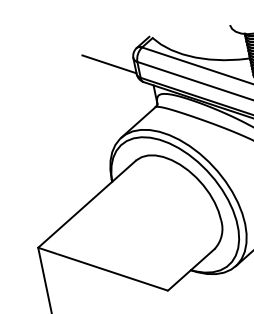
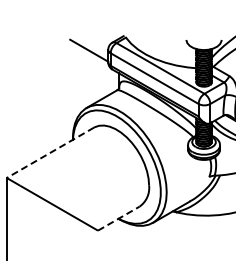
line: (87, 205) -> (50, 153), solid -> dashed
line: (192, 269) -> (119, 218), solid -> dashed

